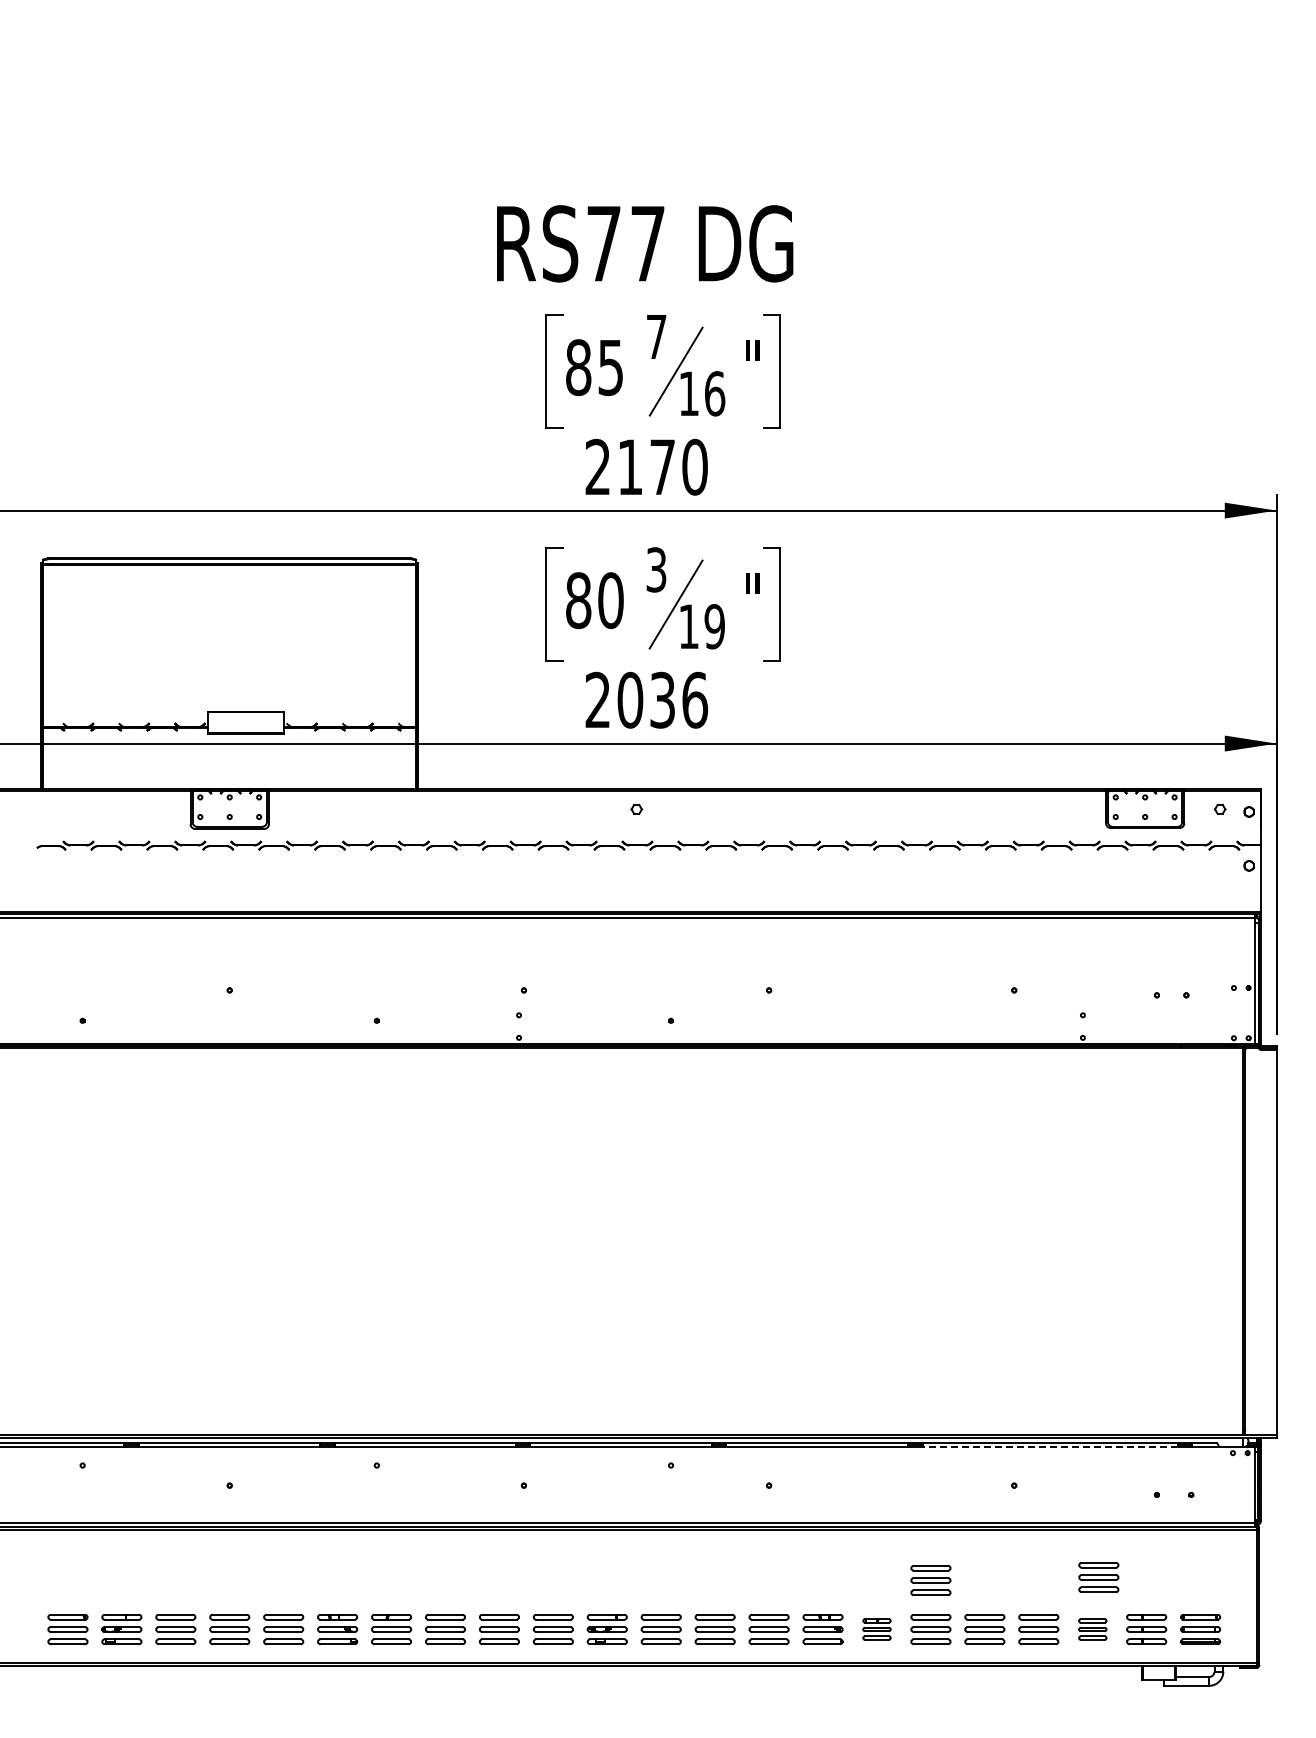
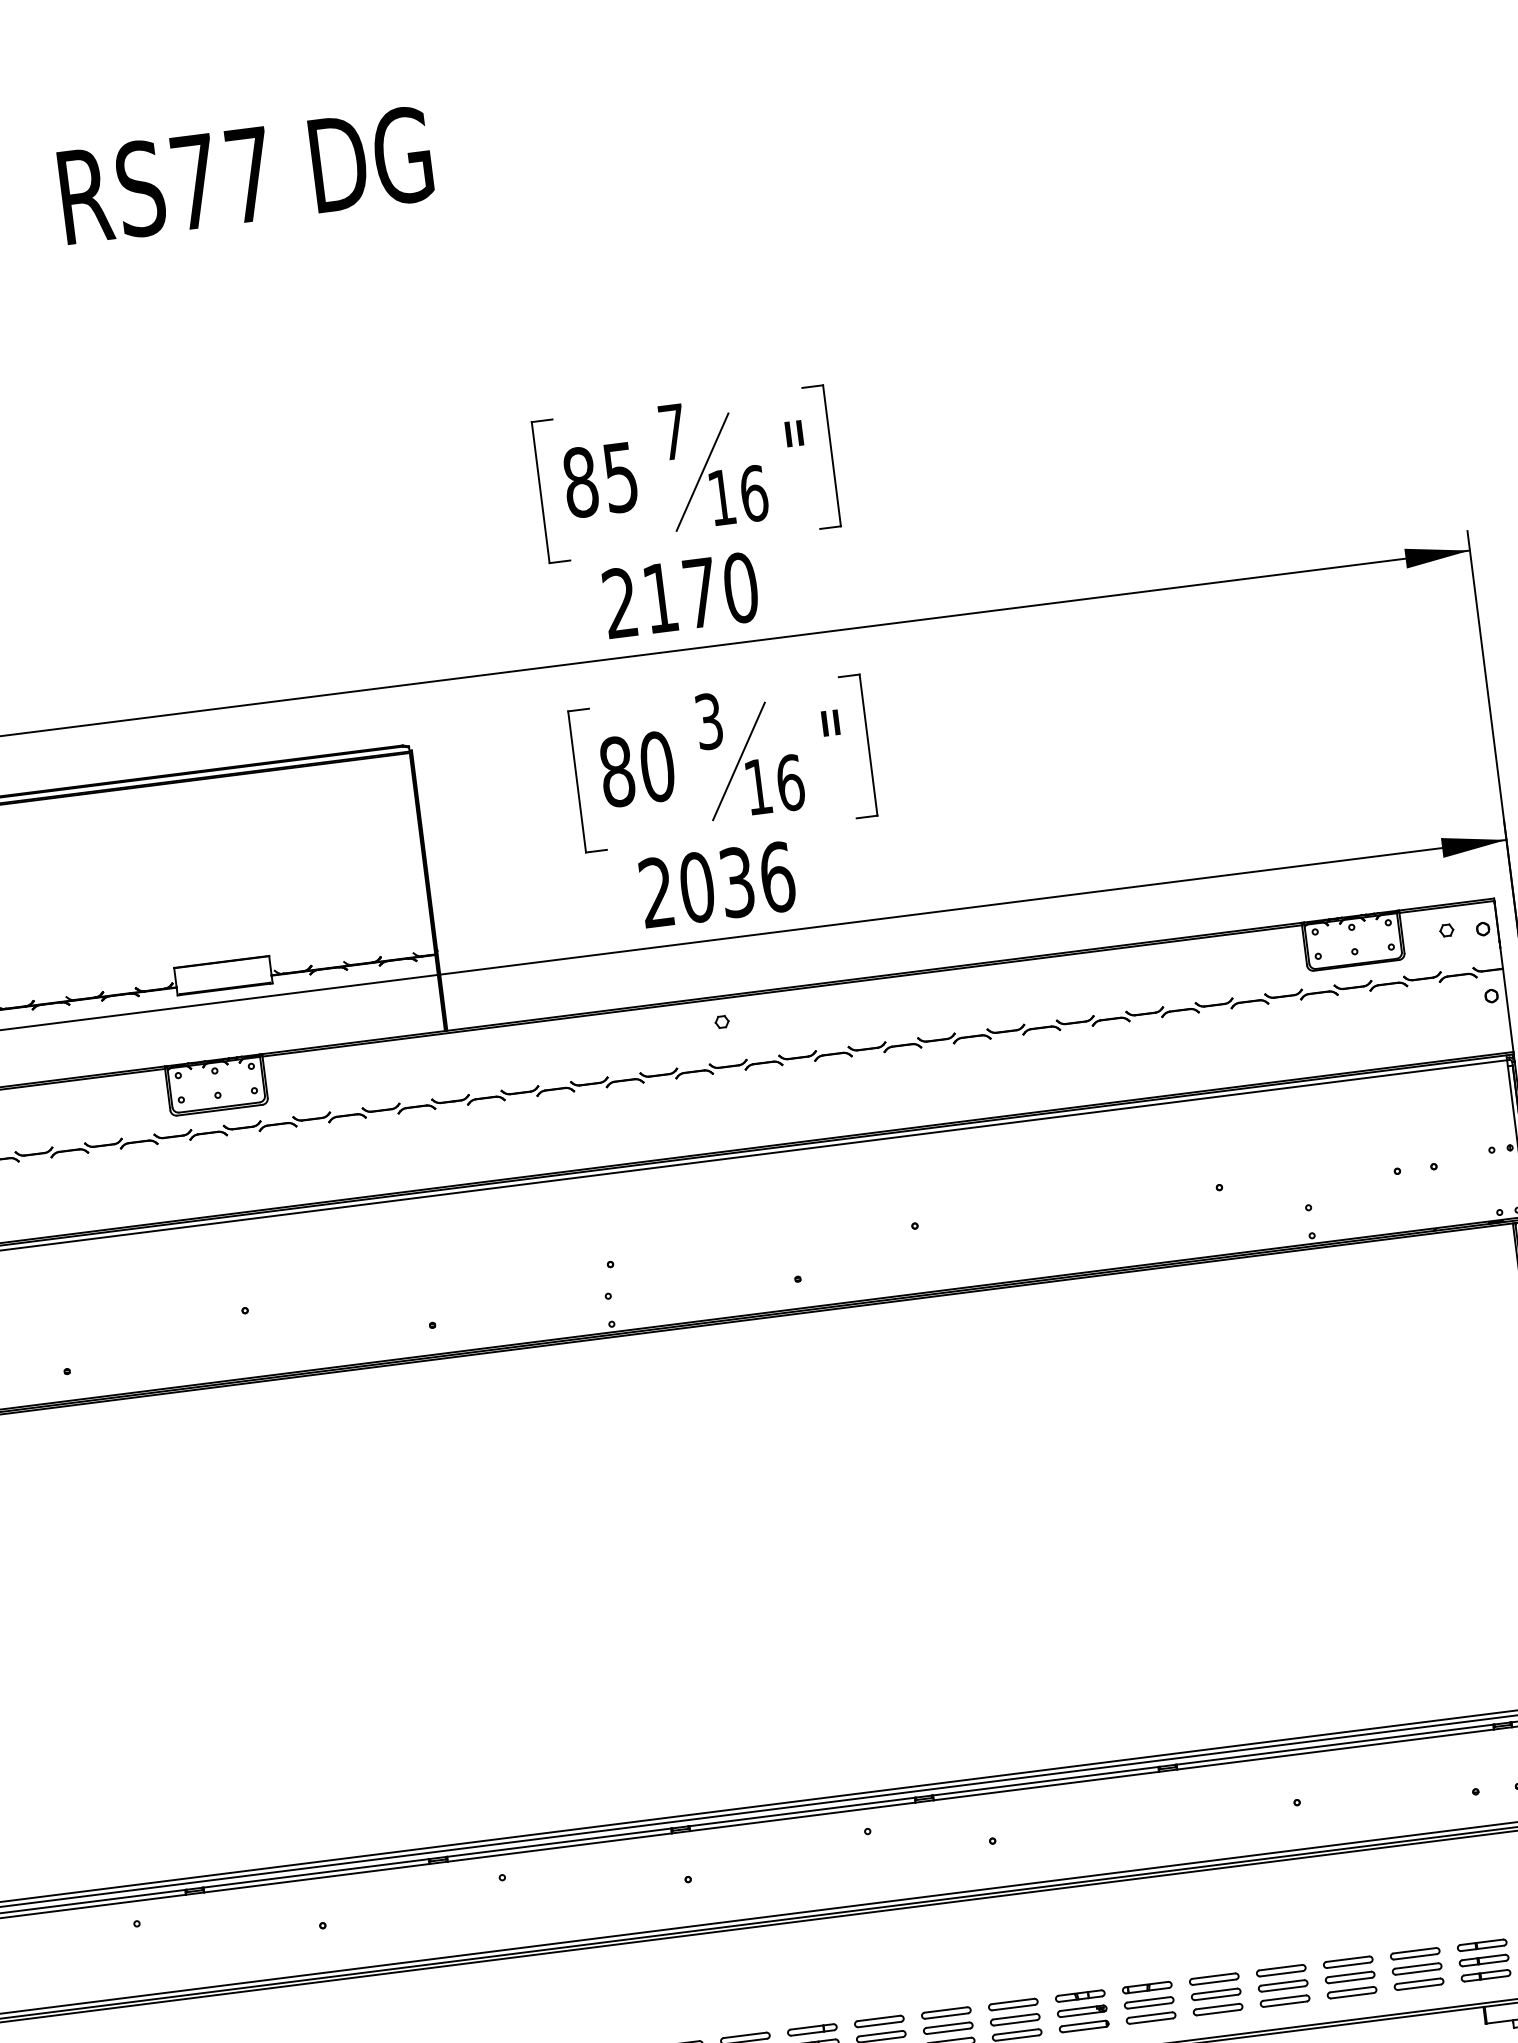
text: (645, 243) -> (246, 175), moved
text: (714, 626) -> (790, 782), 19 -> 16
line: (1049, 1447) -> (1334, 1749), dashed -> solid
part: (1098, 1577) -> (1416, 1903), removed
part: (930, 1580) -> (1207, 1933), removed
part: (876, 1629) -> (1148, 2002), size x1.43
part: (1092, 1629) -> (1416, 1969), size x1.43

